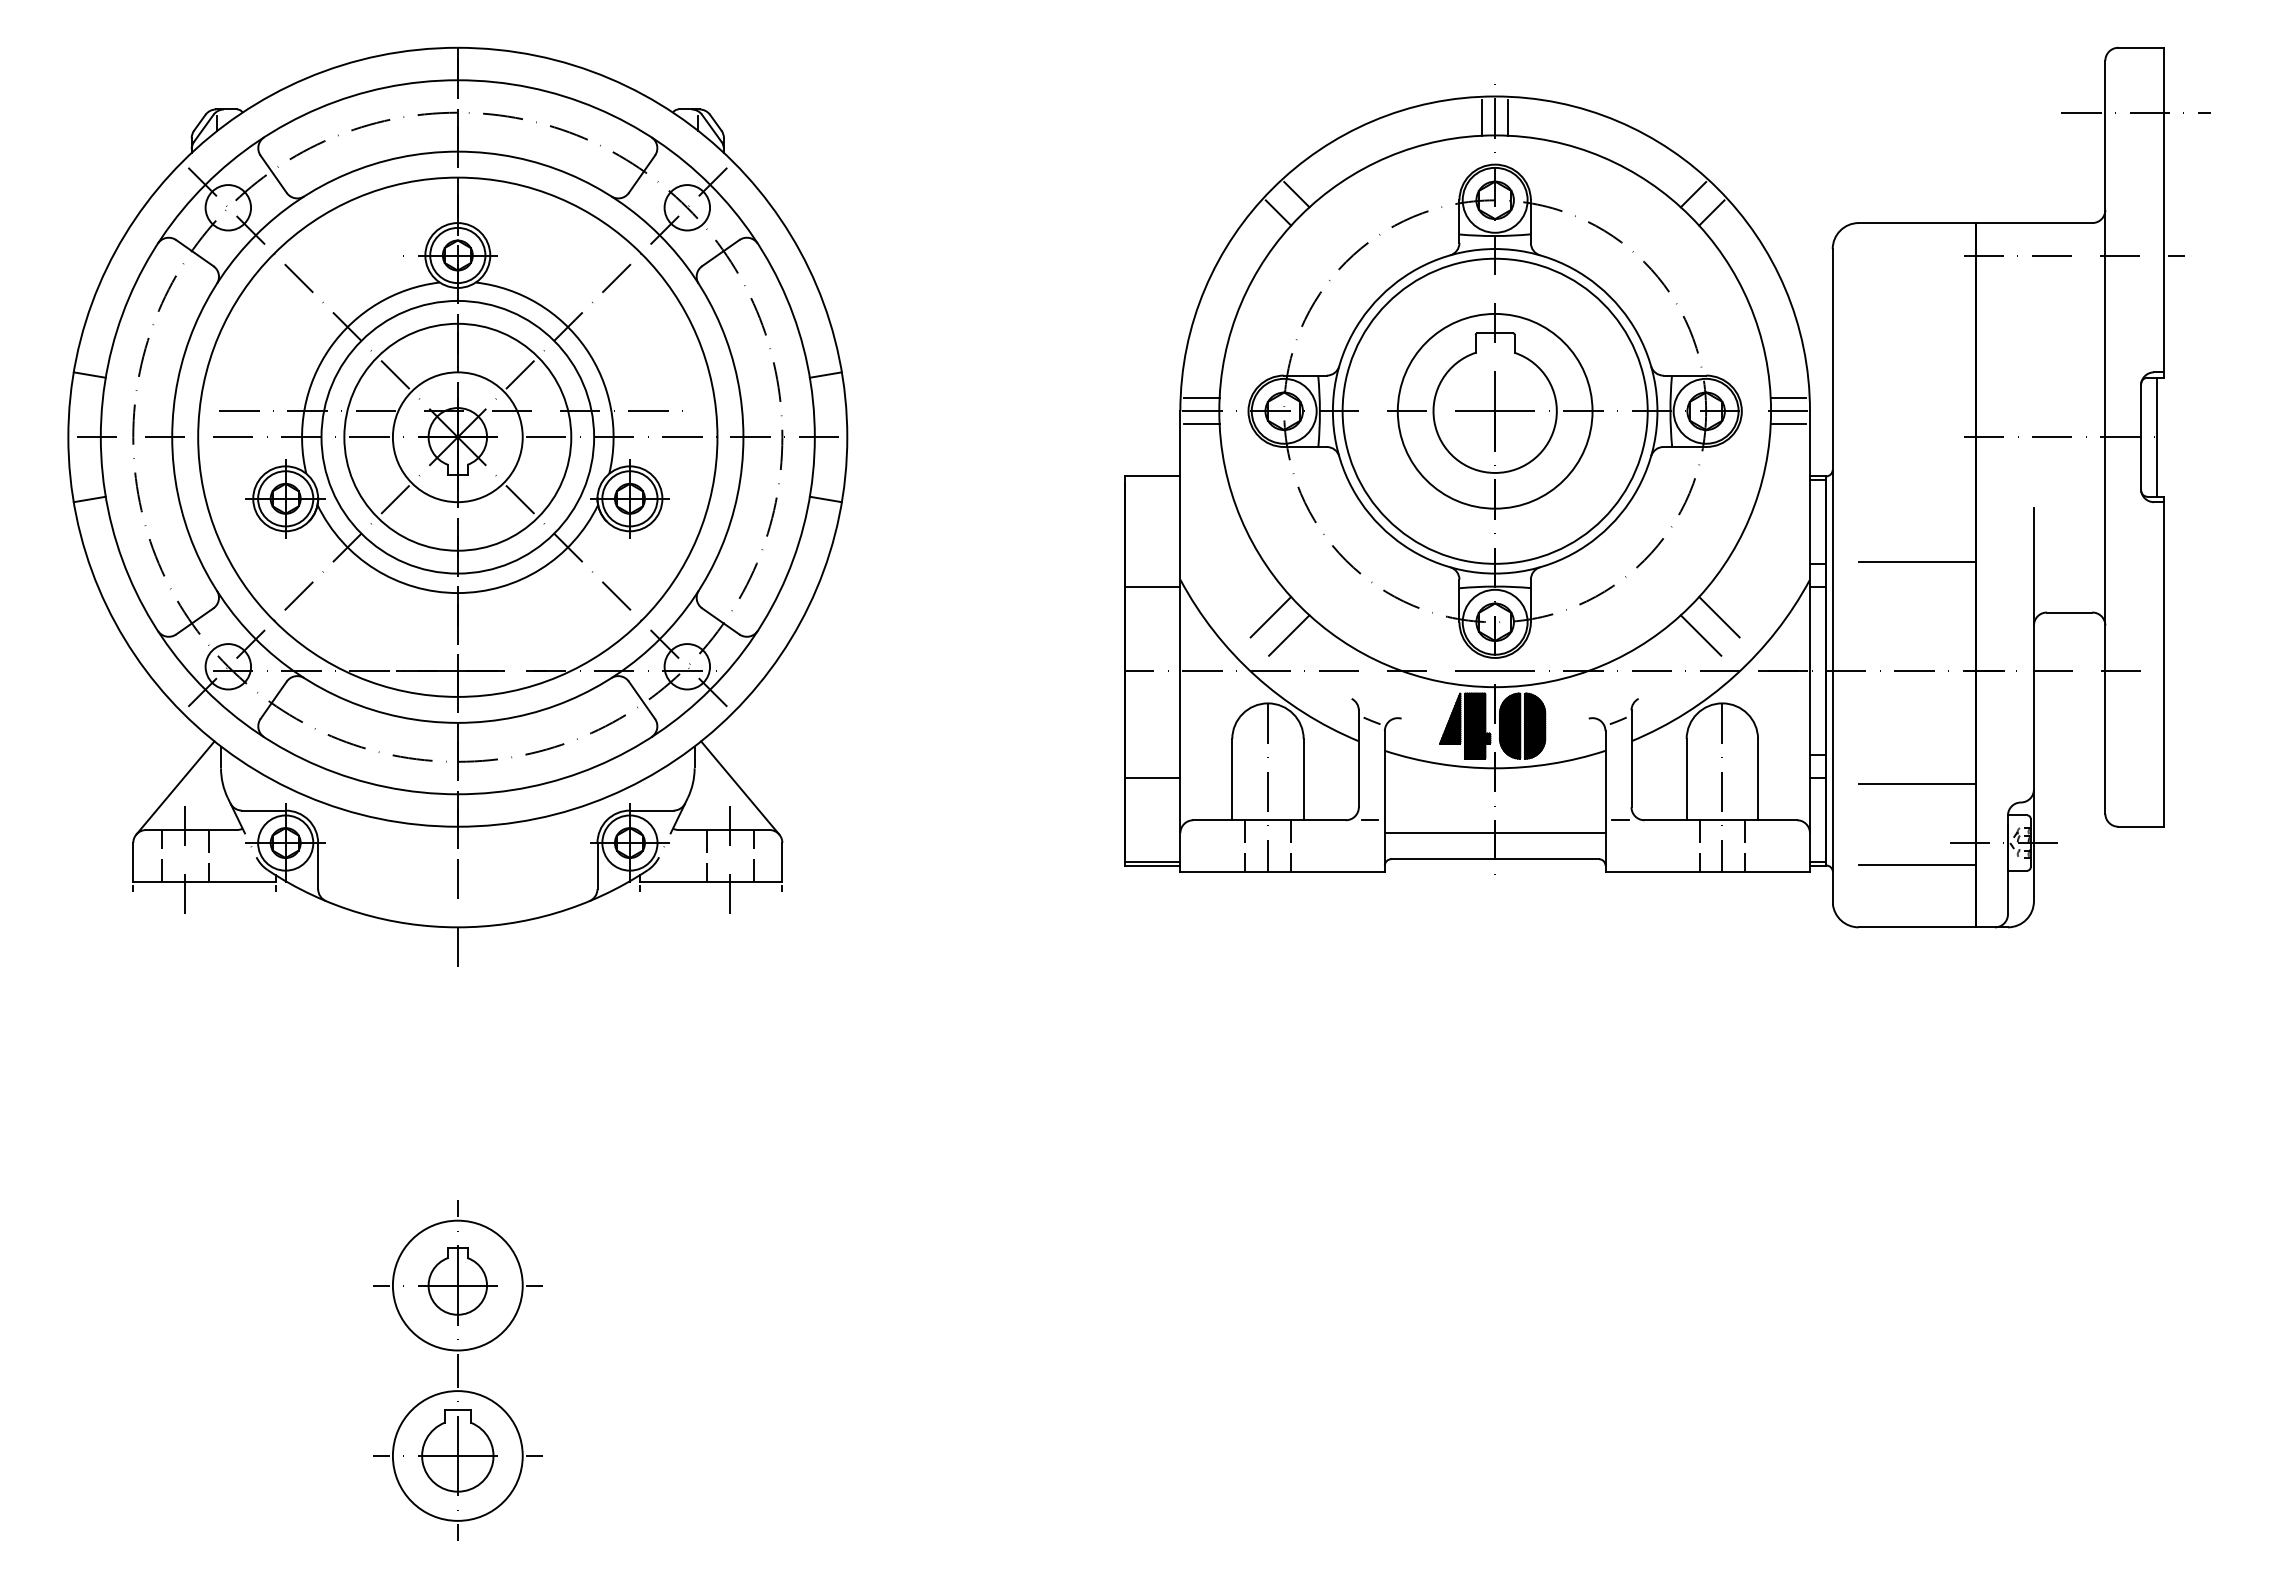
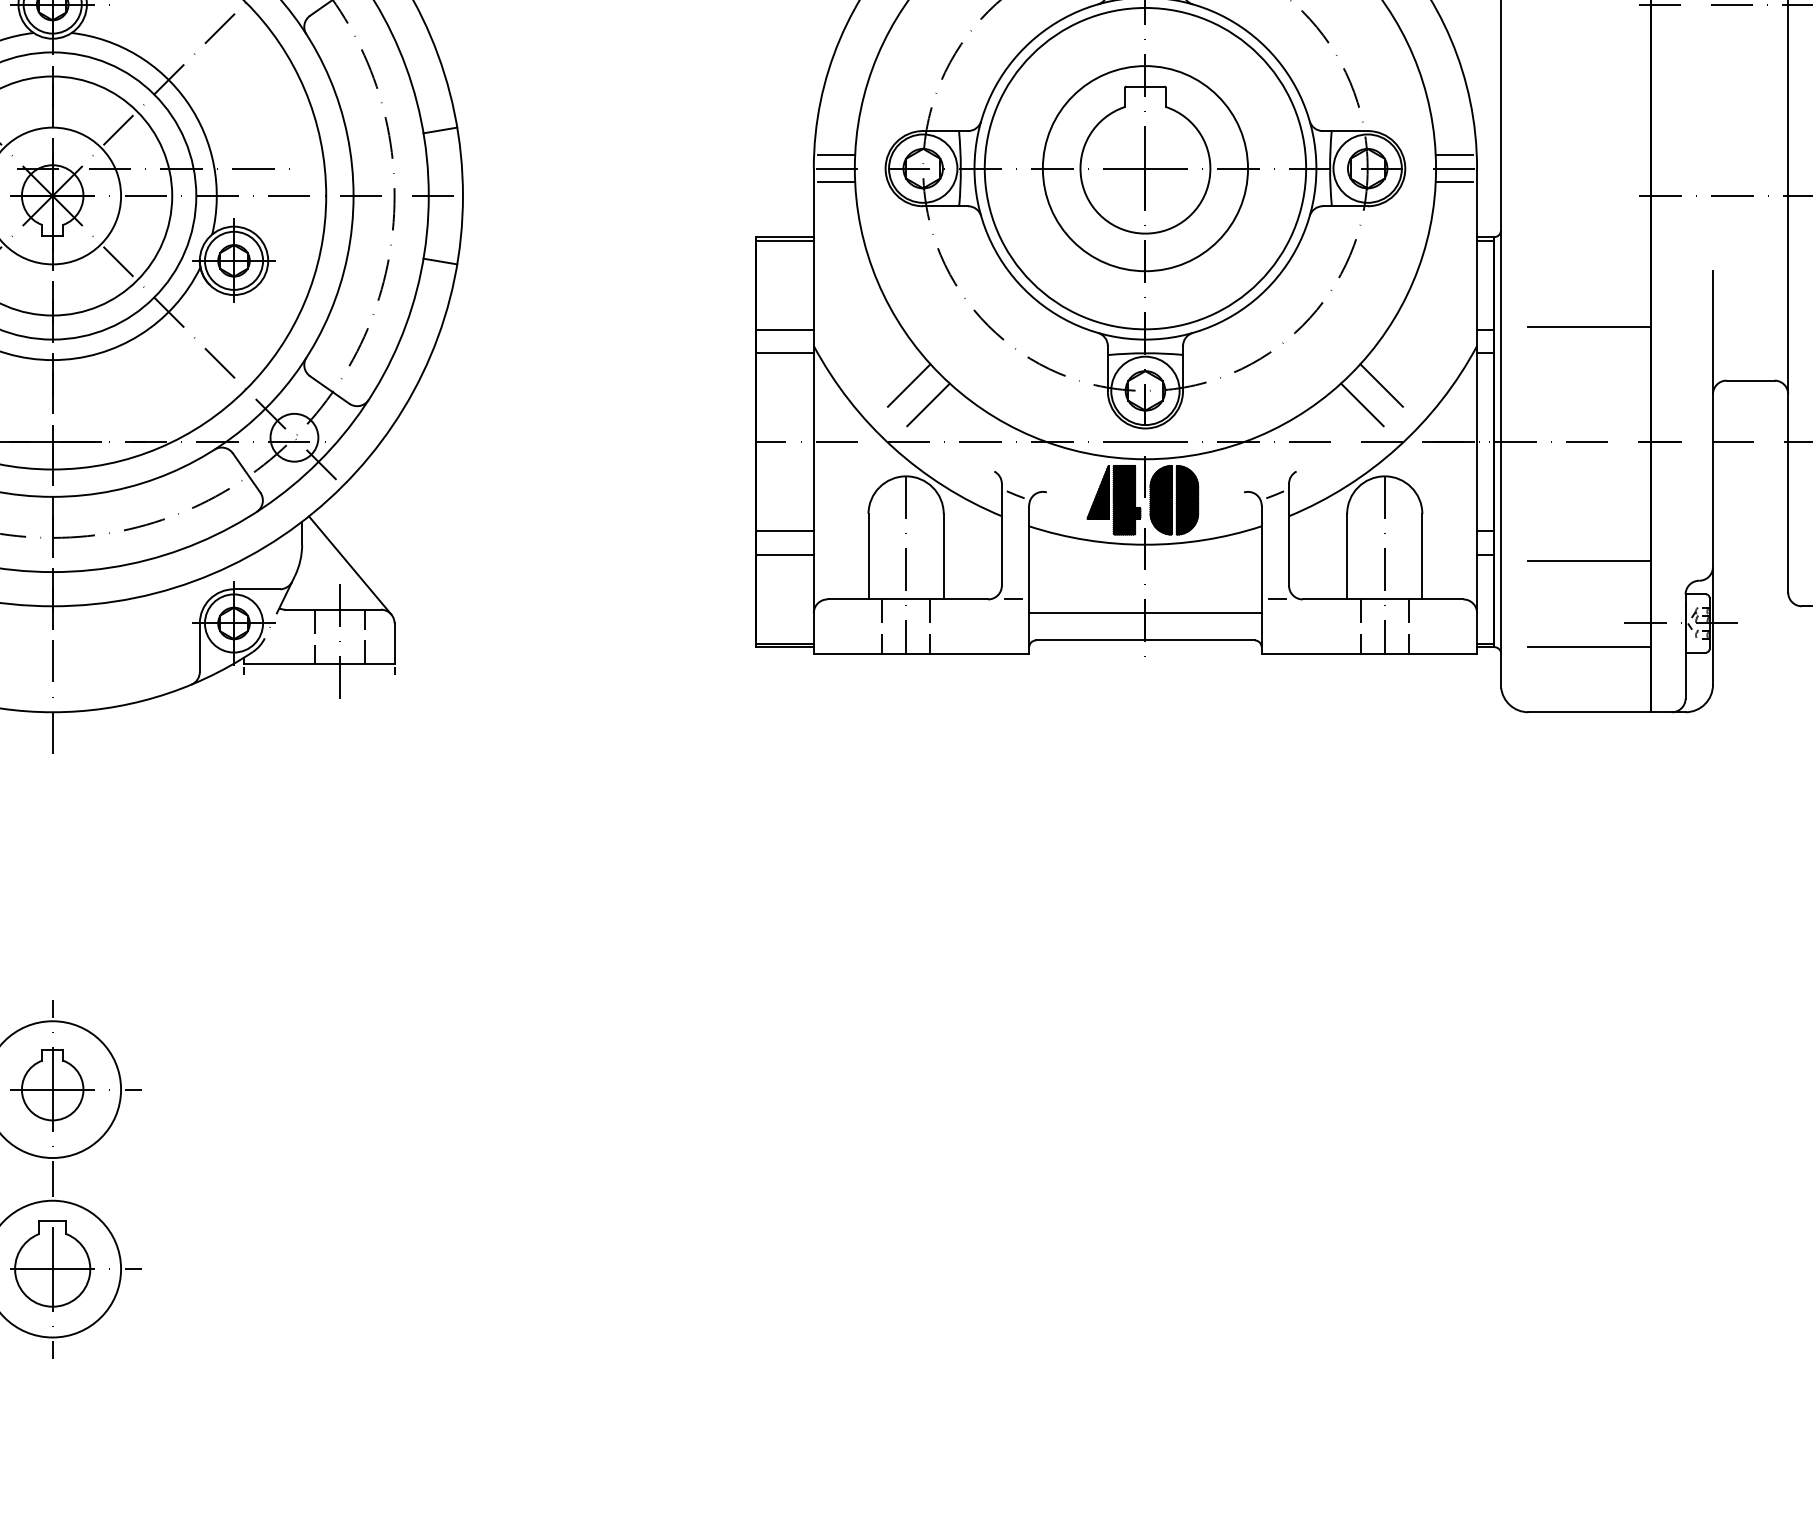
line: (1152, 479) -> (784, 240), added
line: (1152, 564) -> (784, 330), added
line: (1152, 755) -> (784, 531), added

